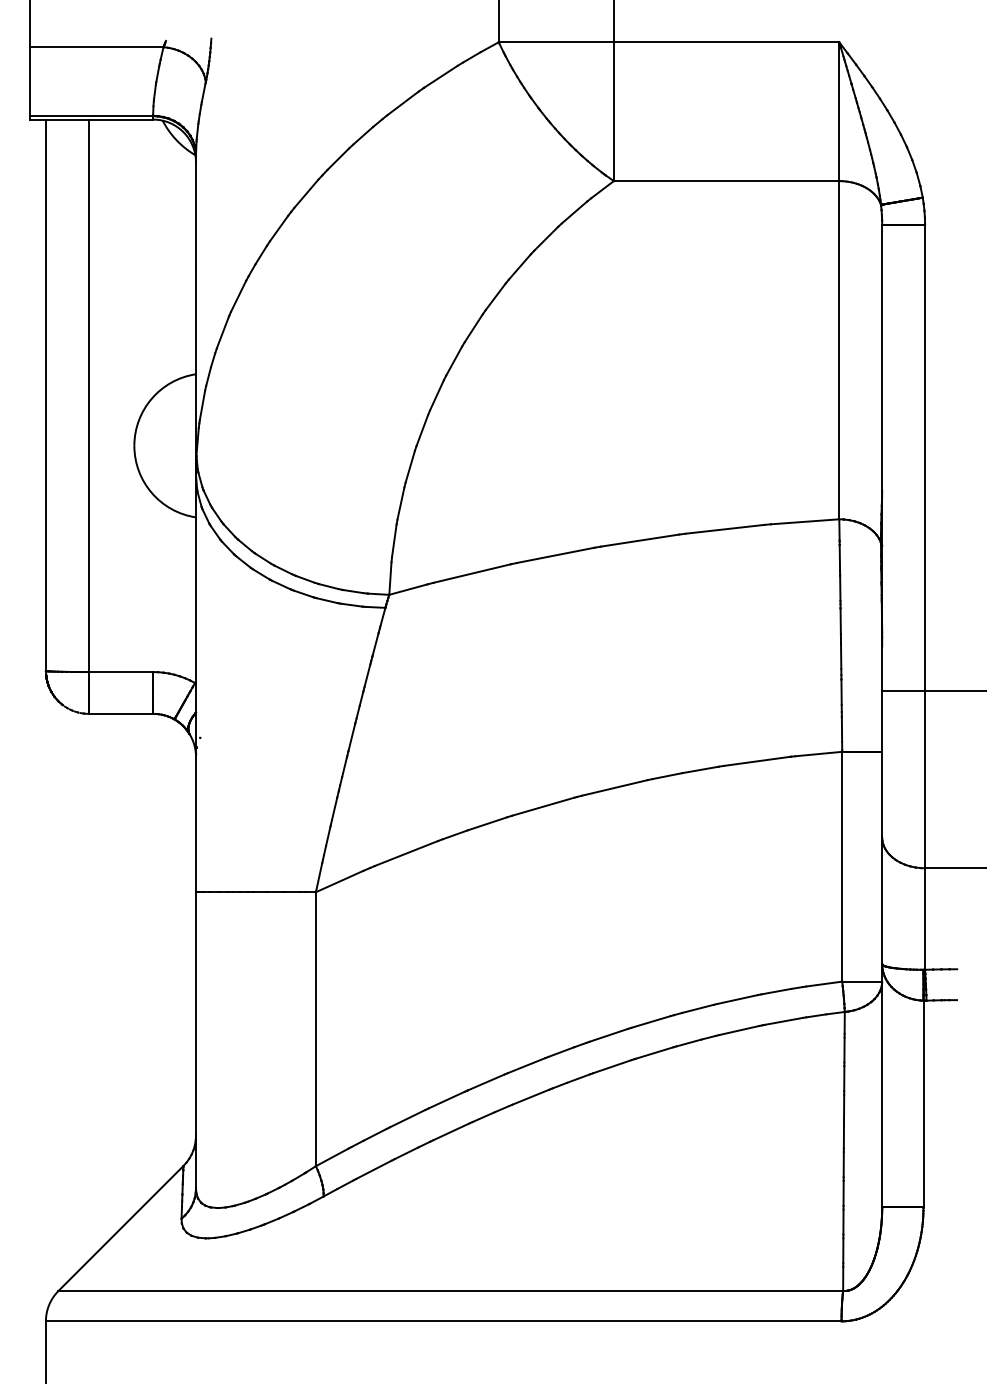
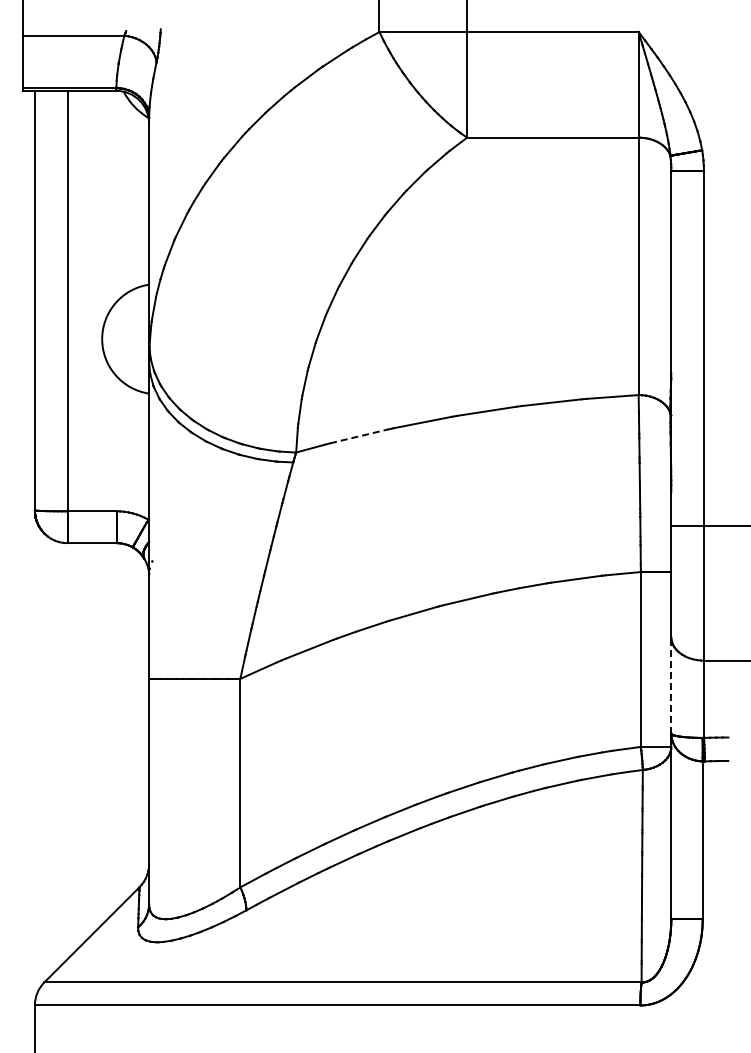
line: (472, 573) -> (359, 436), solid -> dashed
line: (882, 899) -> (671, 684), solid -> dashed

